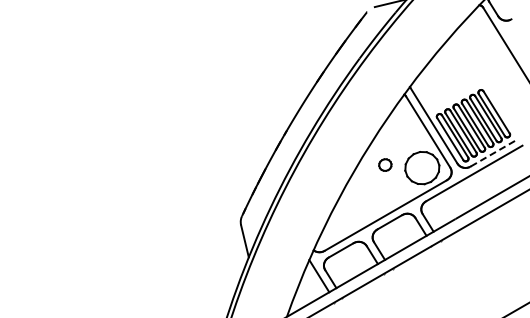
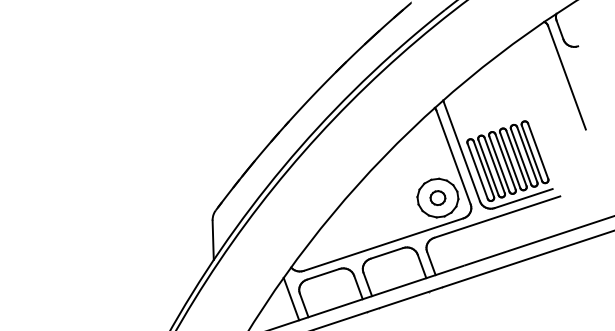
line: (492, 153) -> (523, 198), dashed -> solid
part: (385, 164) -> (438, 197), moved

